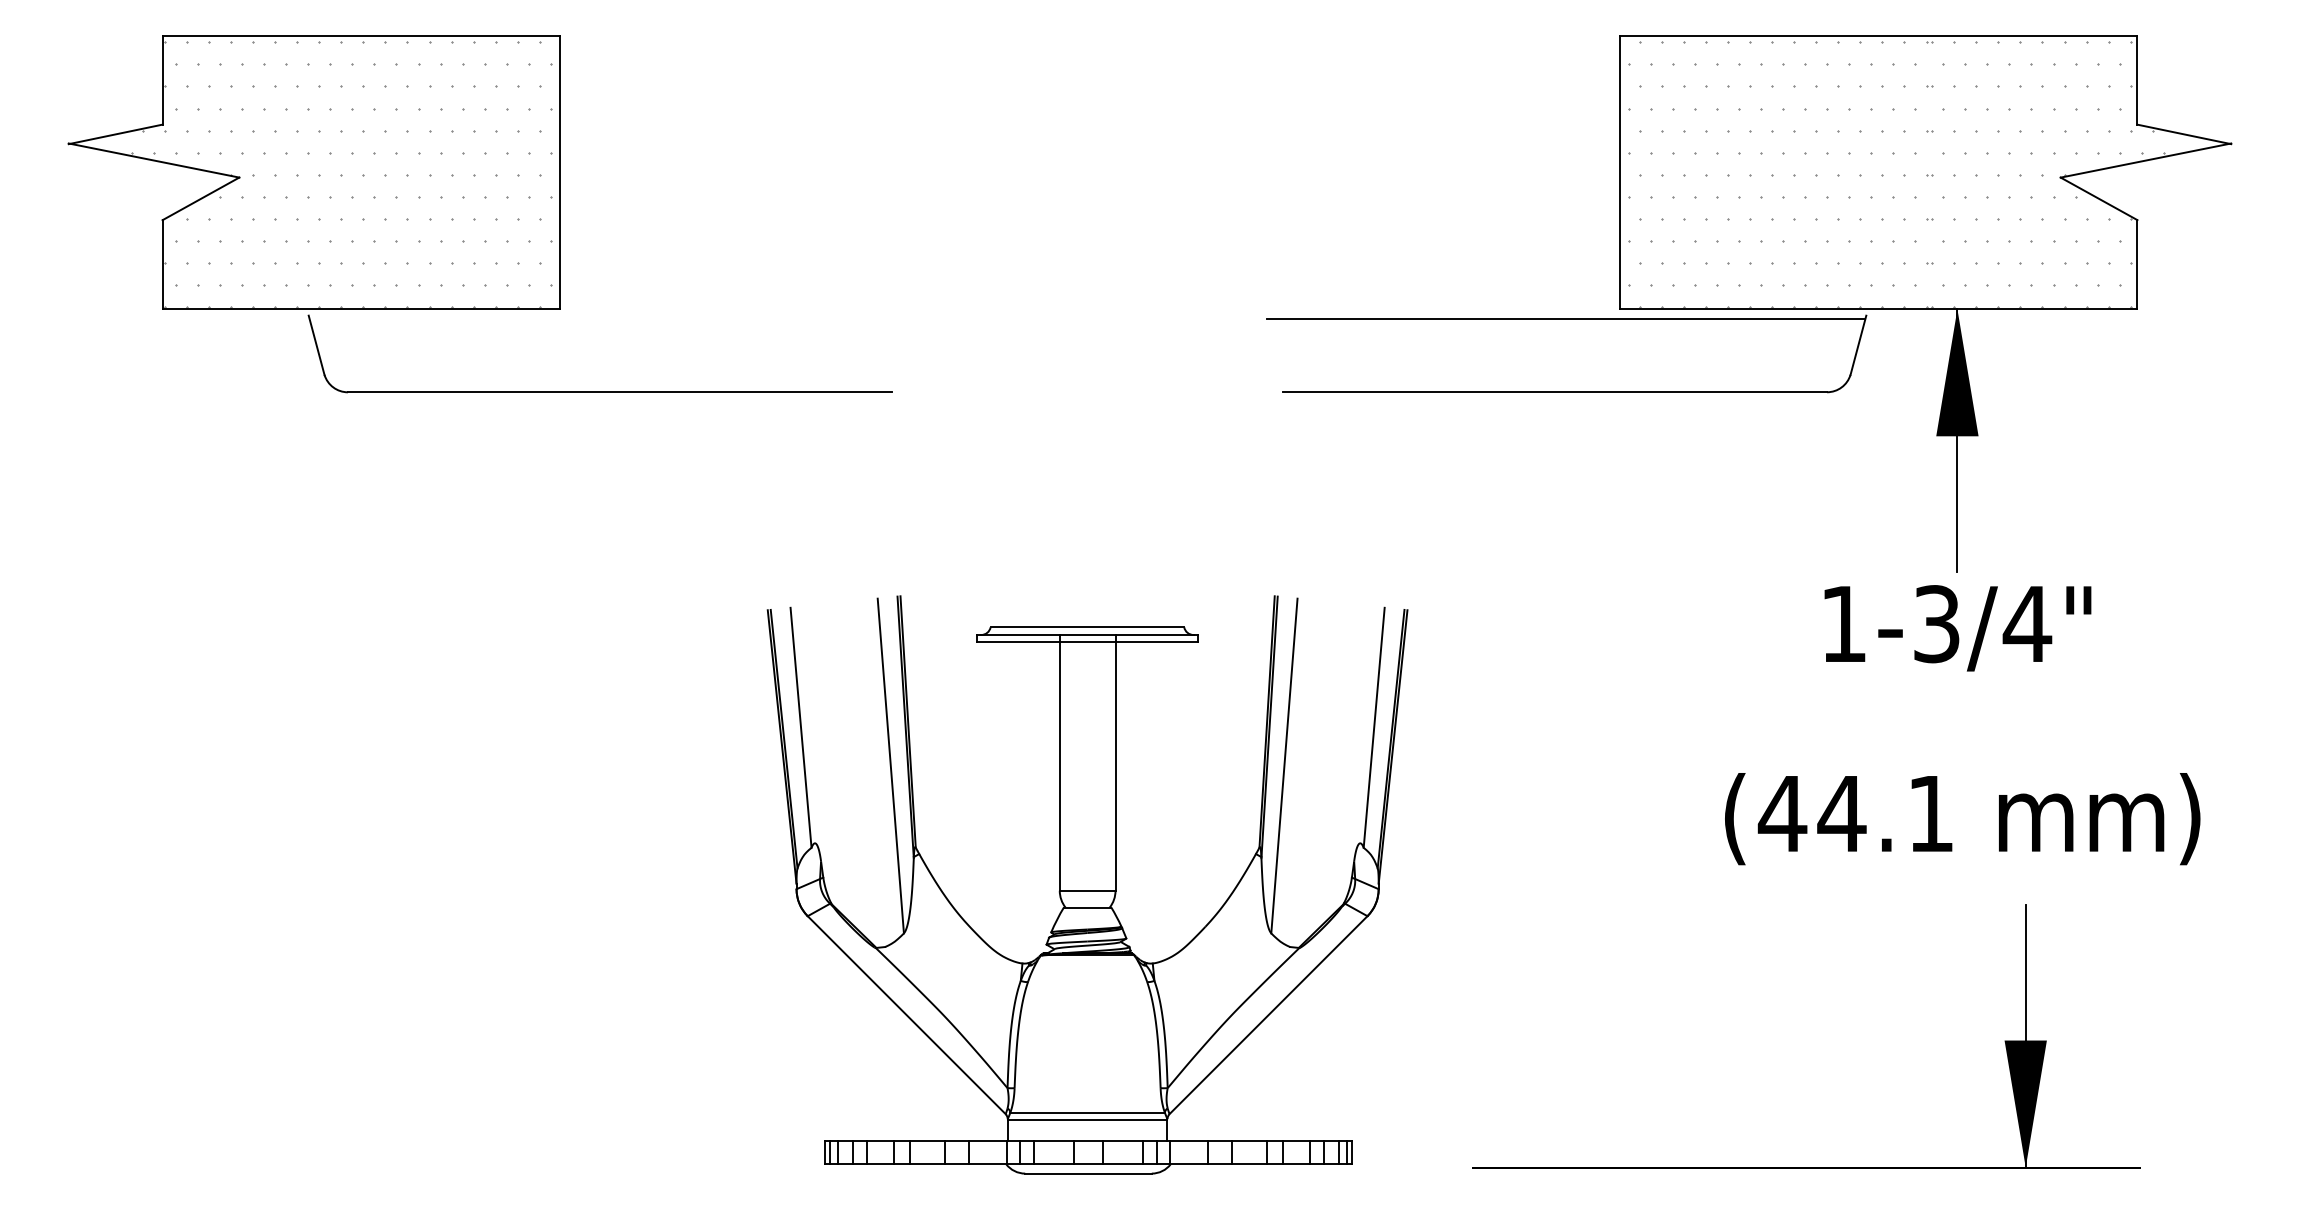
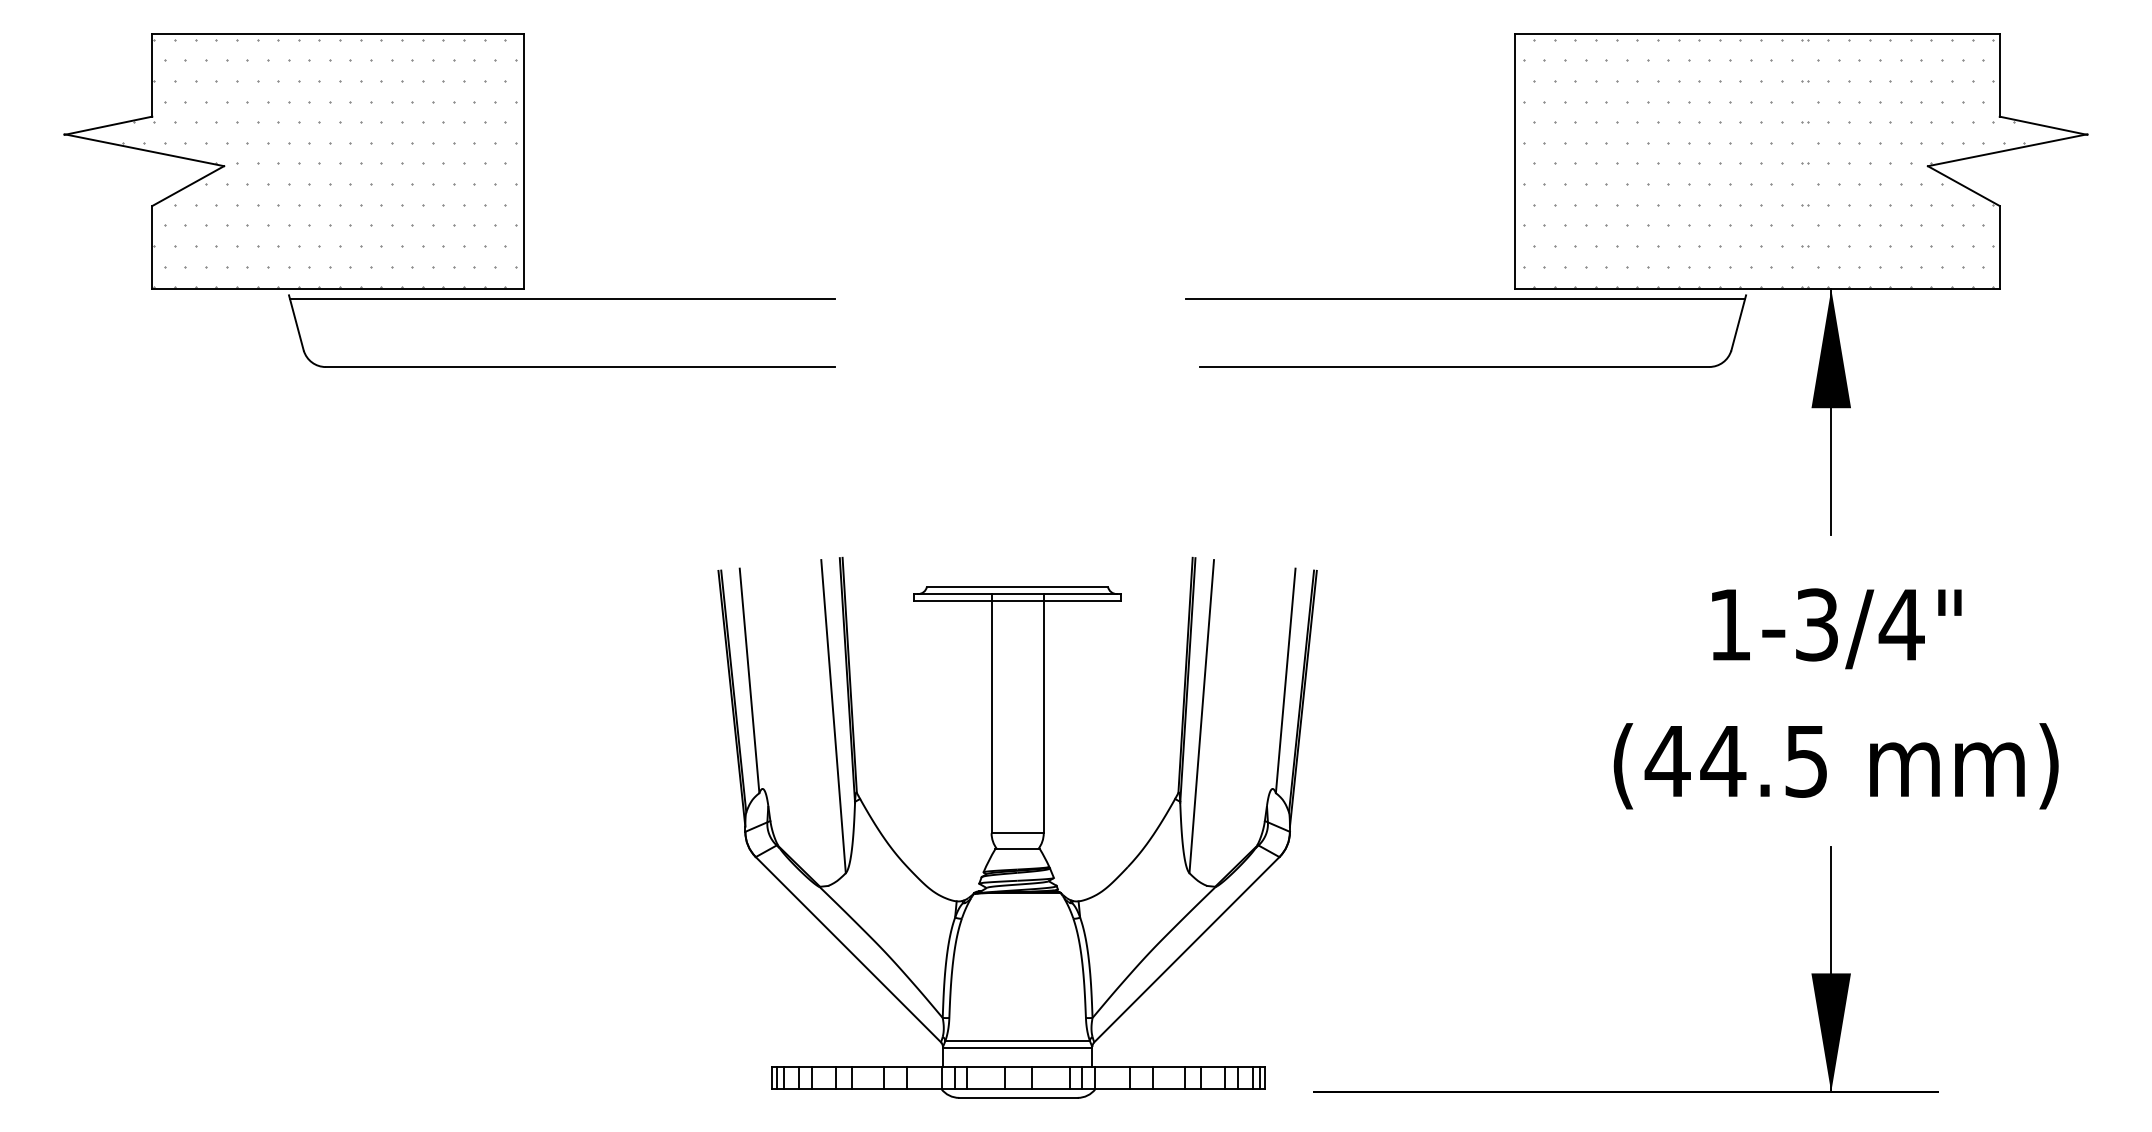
line: (601, 319) -> (562, 298), added
text: (1957, 627) -> (1836, 628), moved
text: (1929, 813) -> (1805, 761), (44.1 -> (44.5
part: (1805, 1166) -> (1625, 1091), moved

